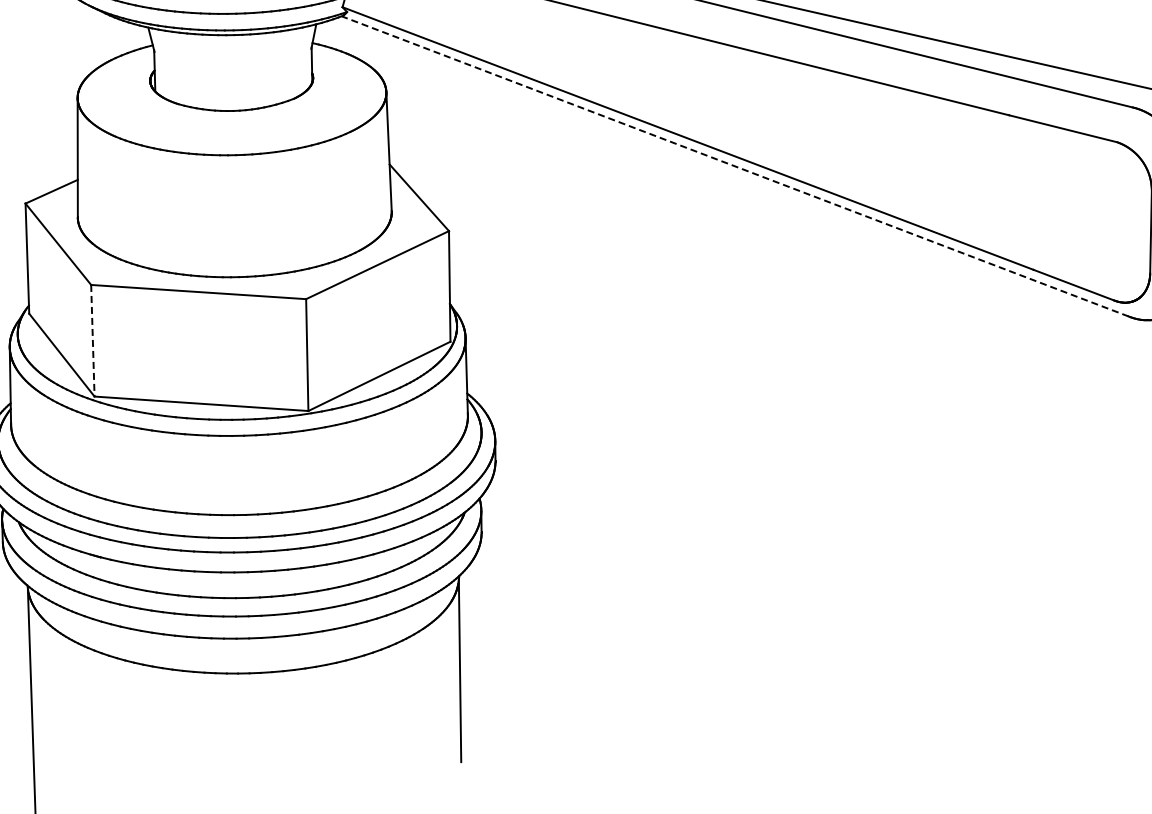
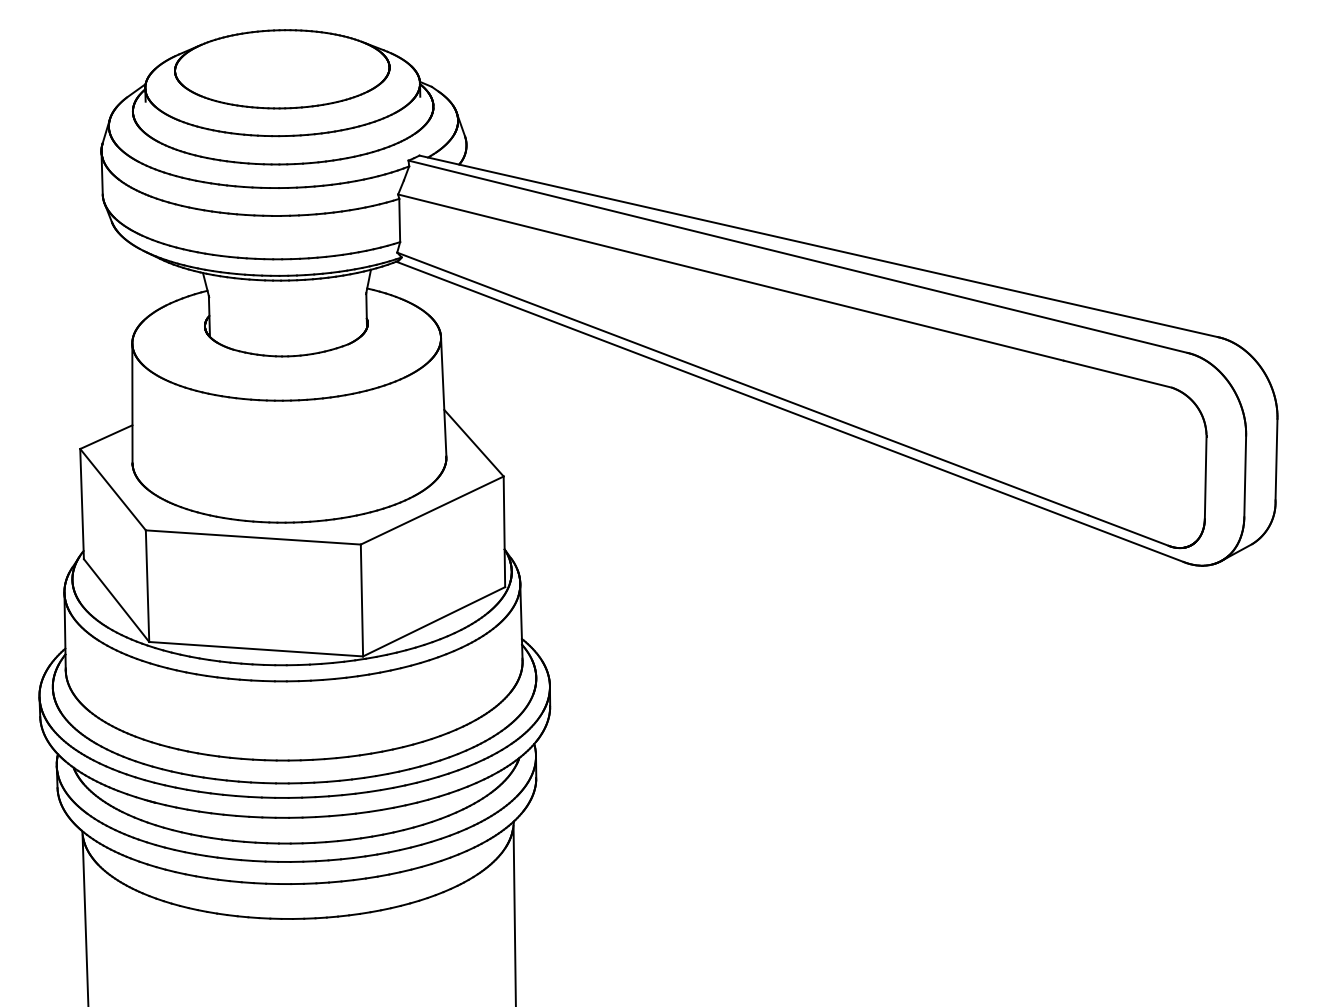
line: (734, 166) -> (789, 411), dashed -> solid
line: (92, 341) -> (147, 586), dashed -> solid

